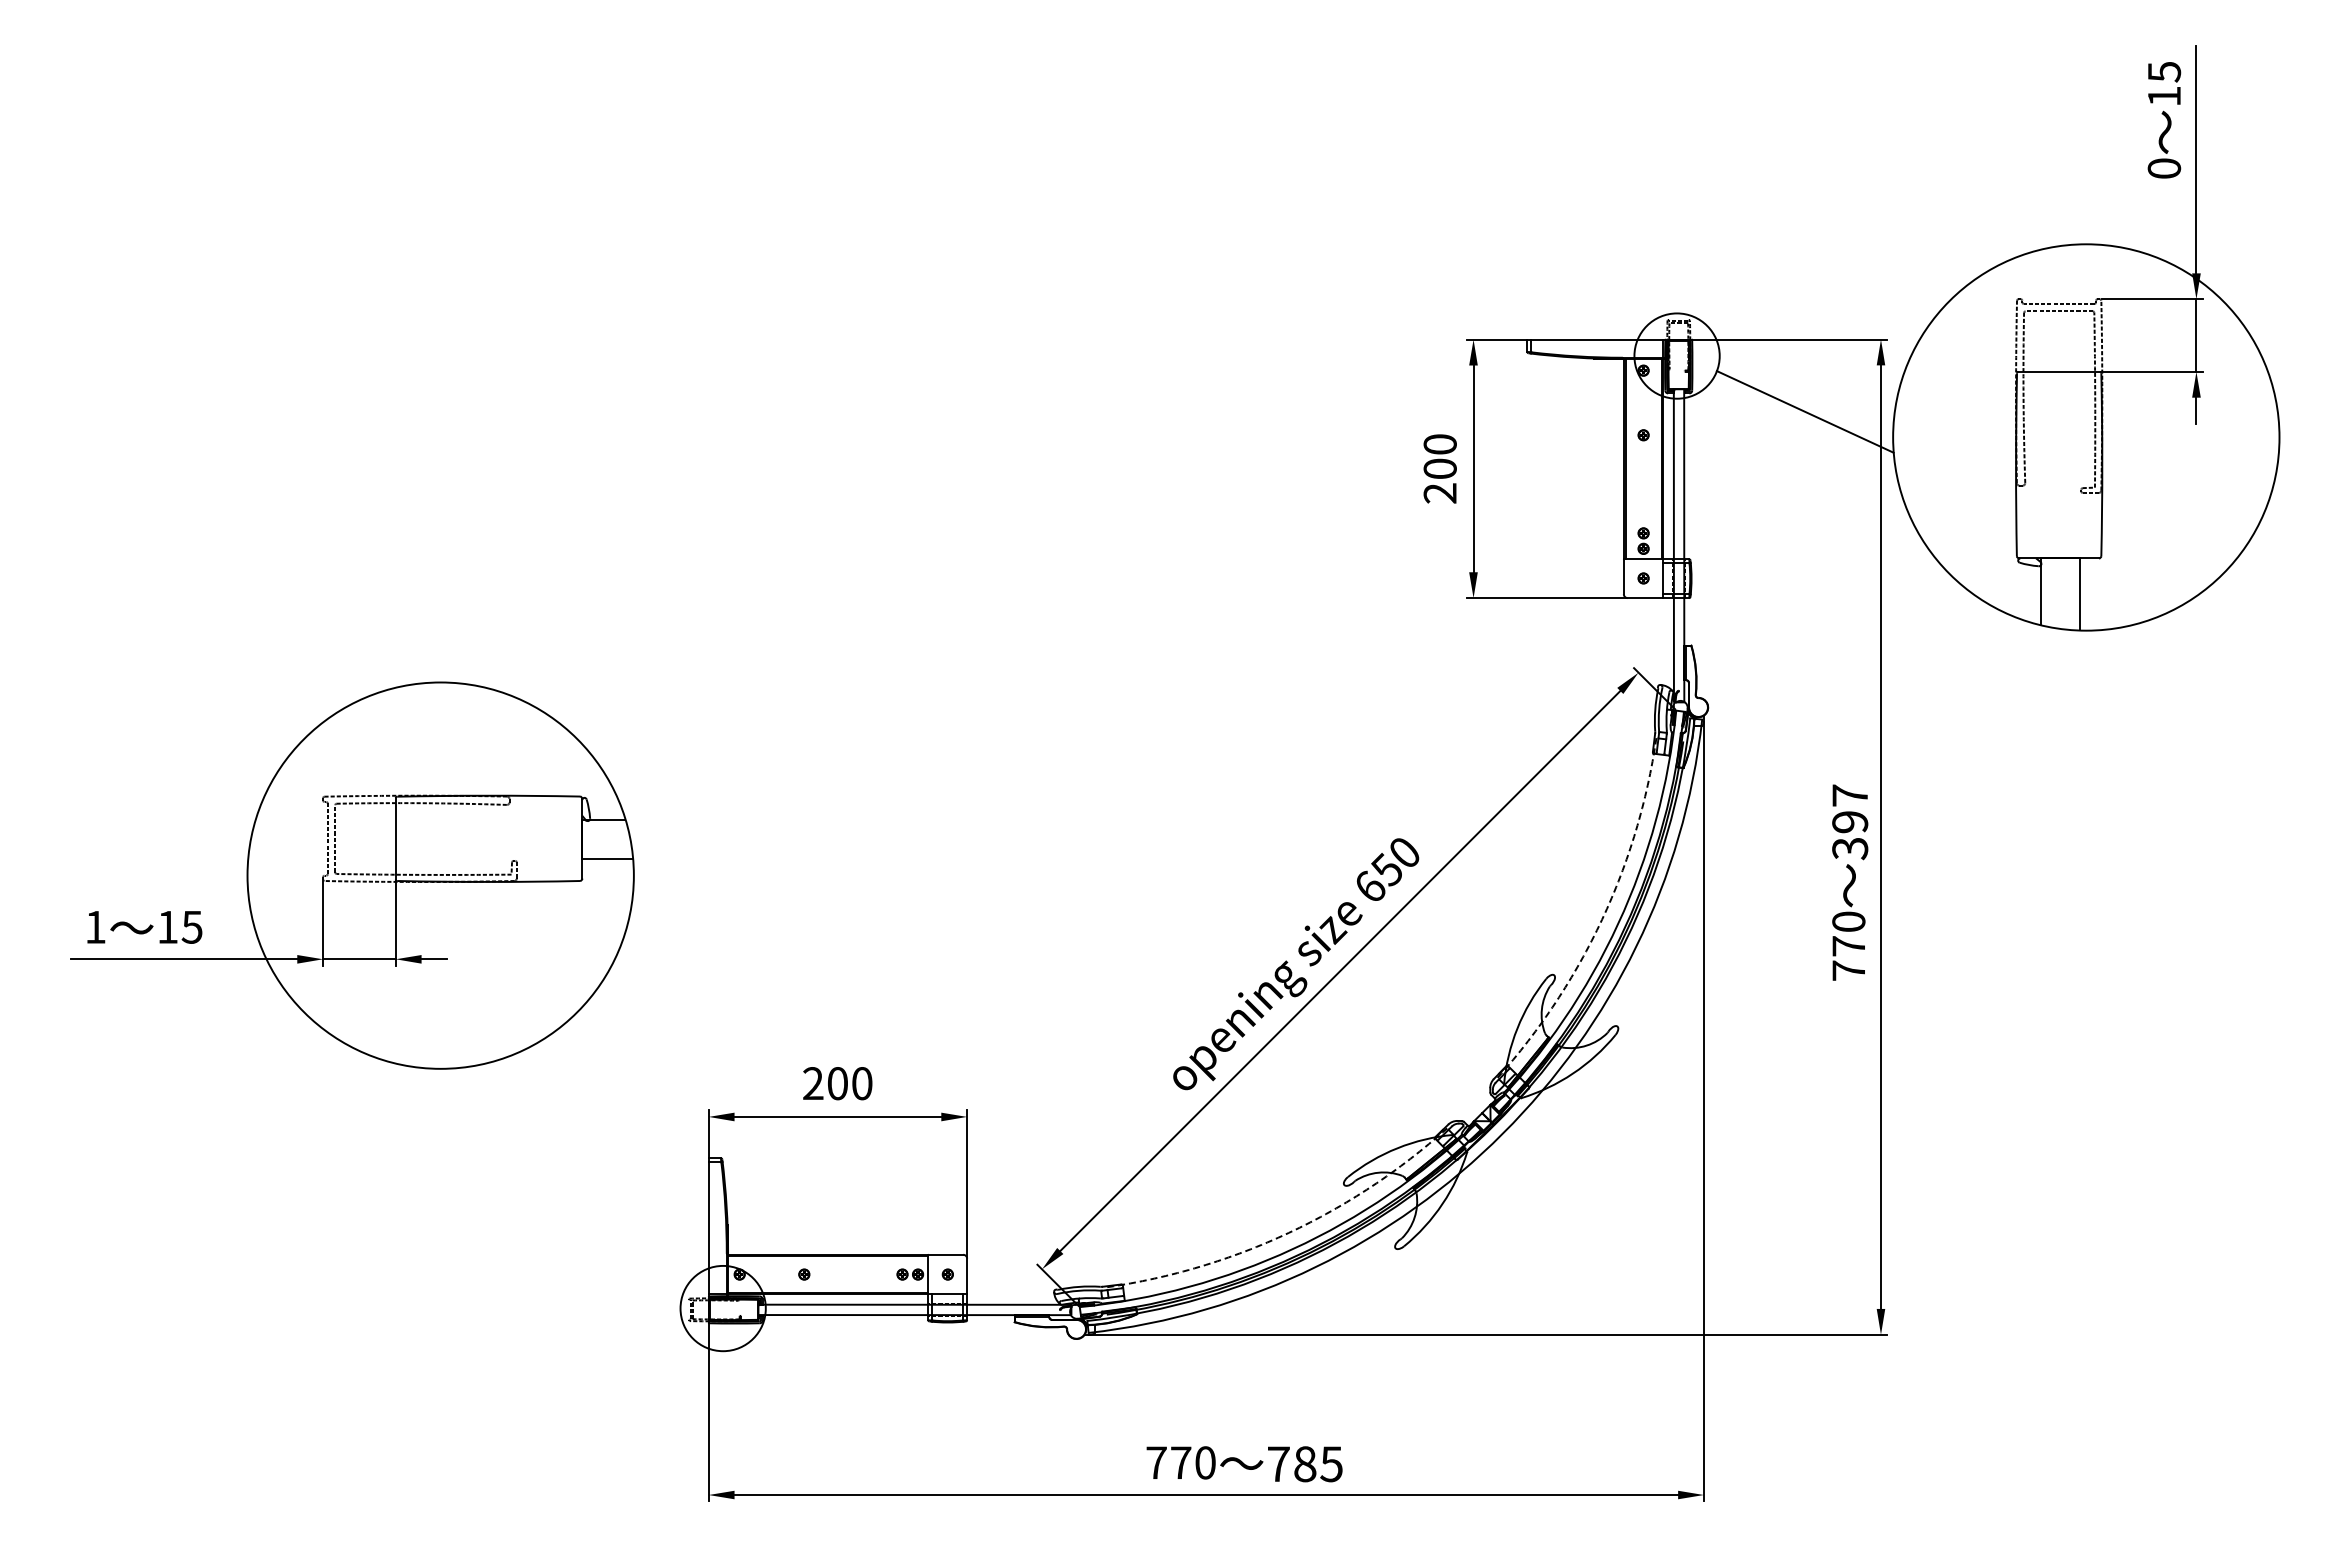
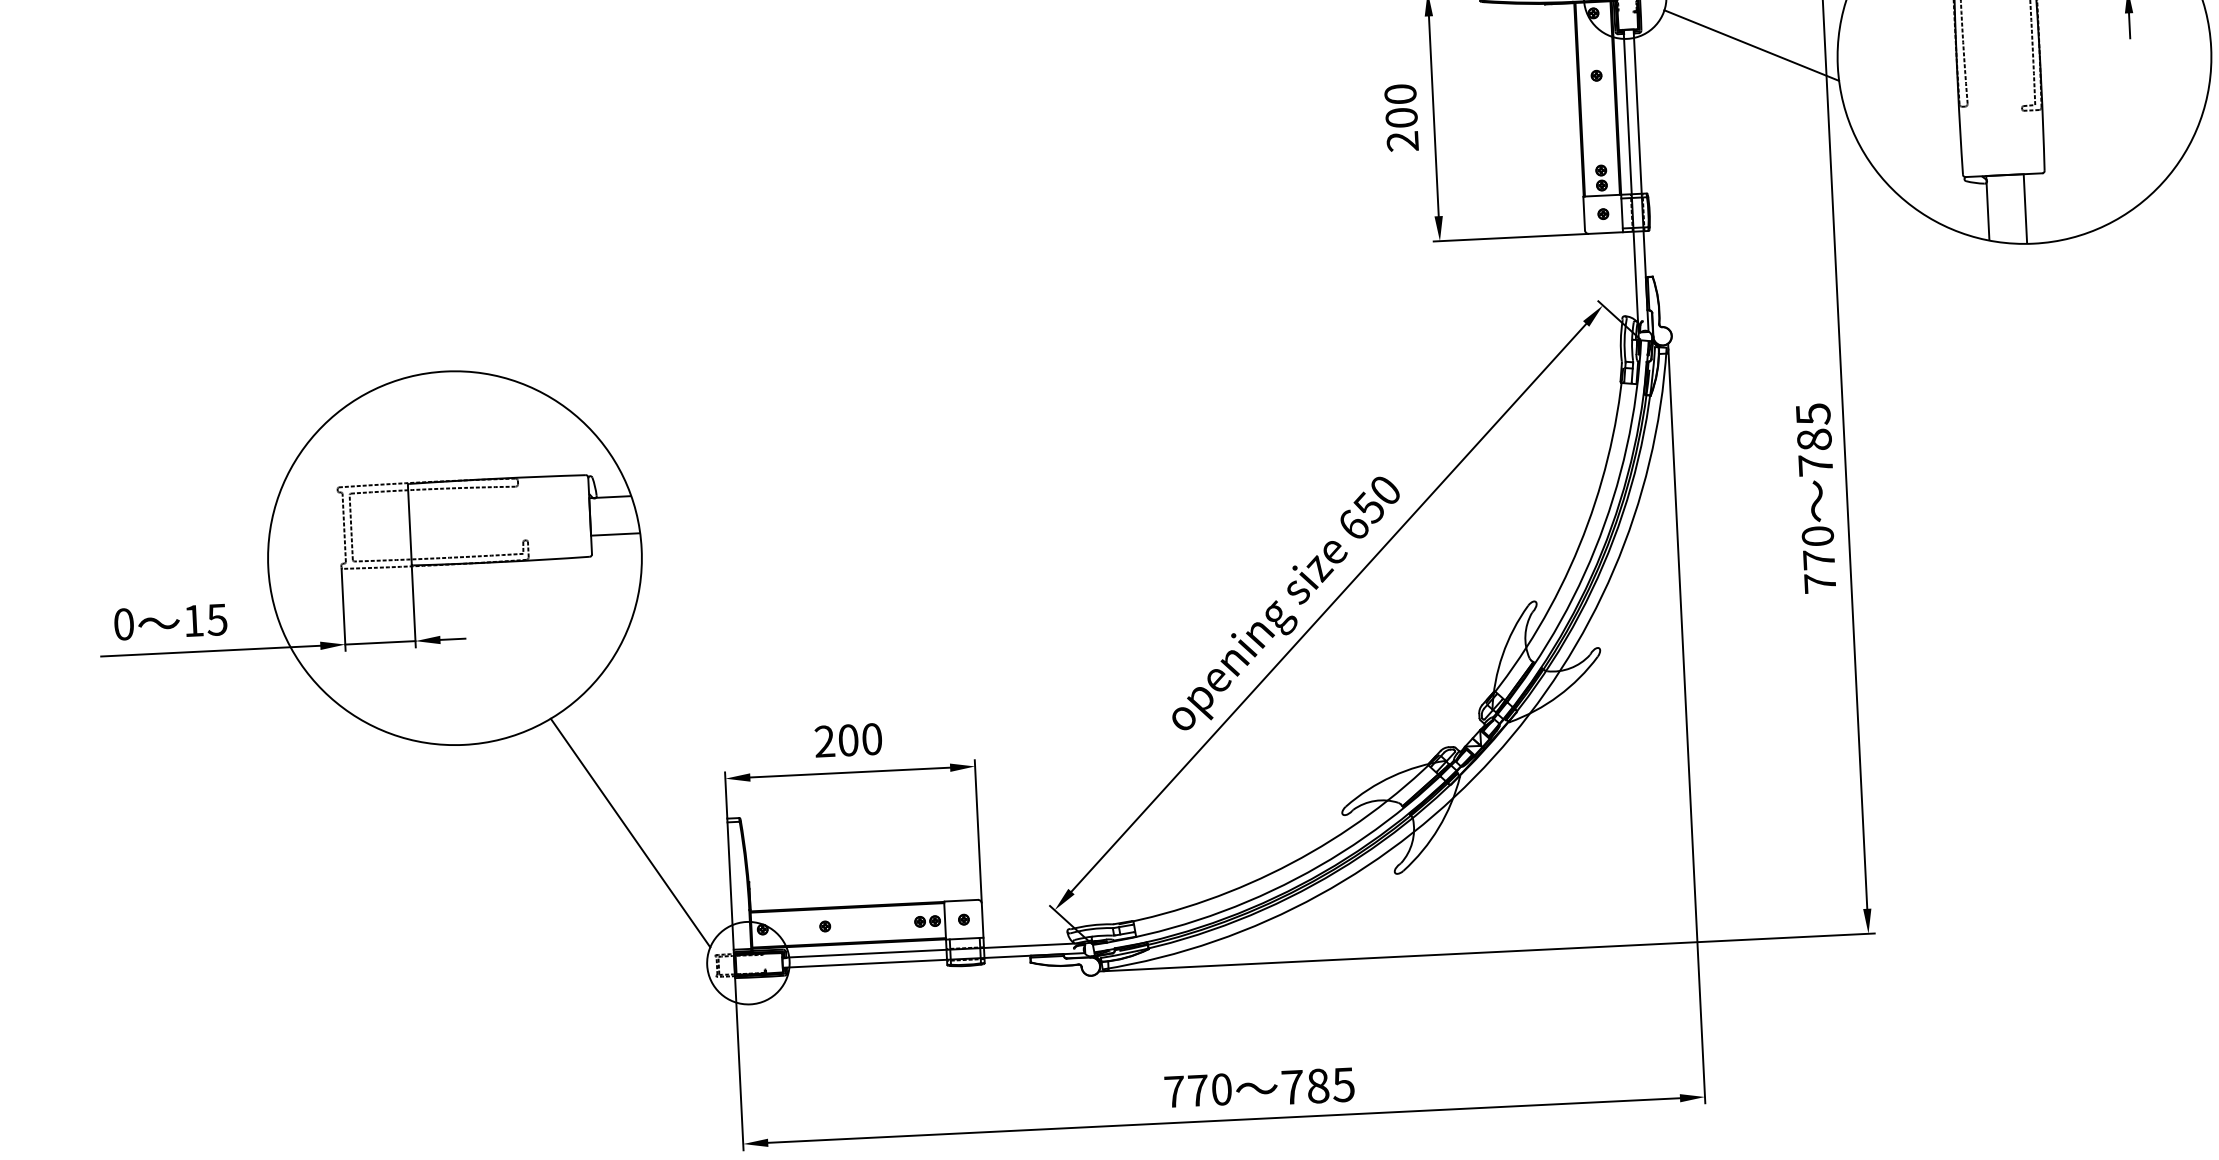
text: (1850, 822) -> (1814, 440), 397 -> 785
arc: (1602, 919) -> (1579, 545), dashed -> solid
text: (95, 926) -> (123, 623), 1 -> 0
line: (607, 1168) -> (630, 833), added
arc: (1288, 1232) -> (1291, 862), dashed -> solid

